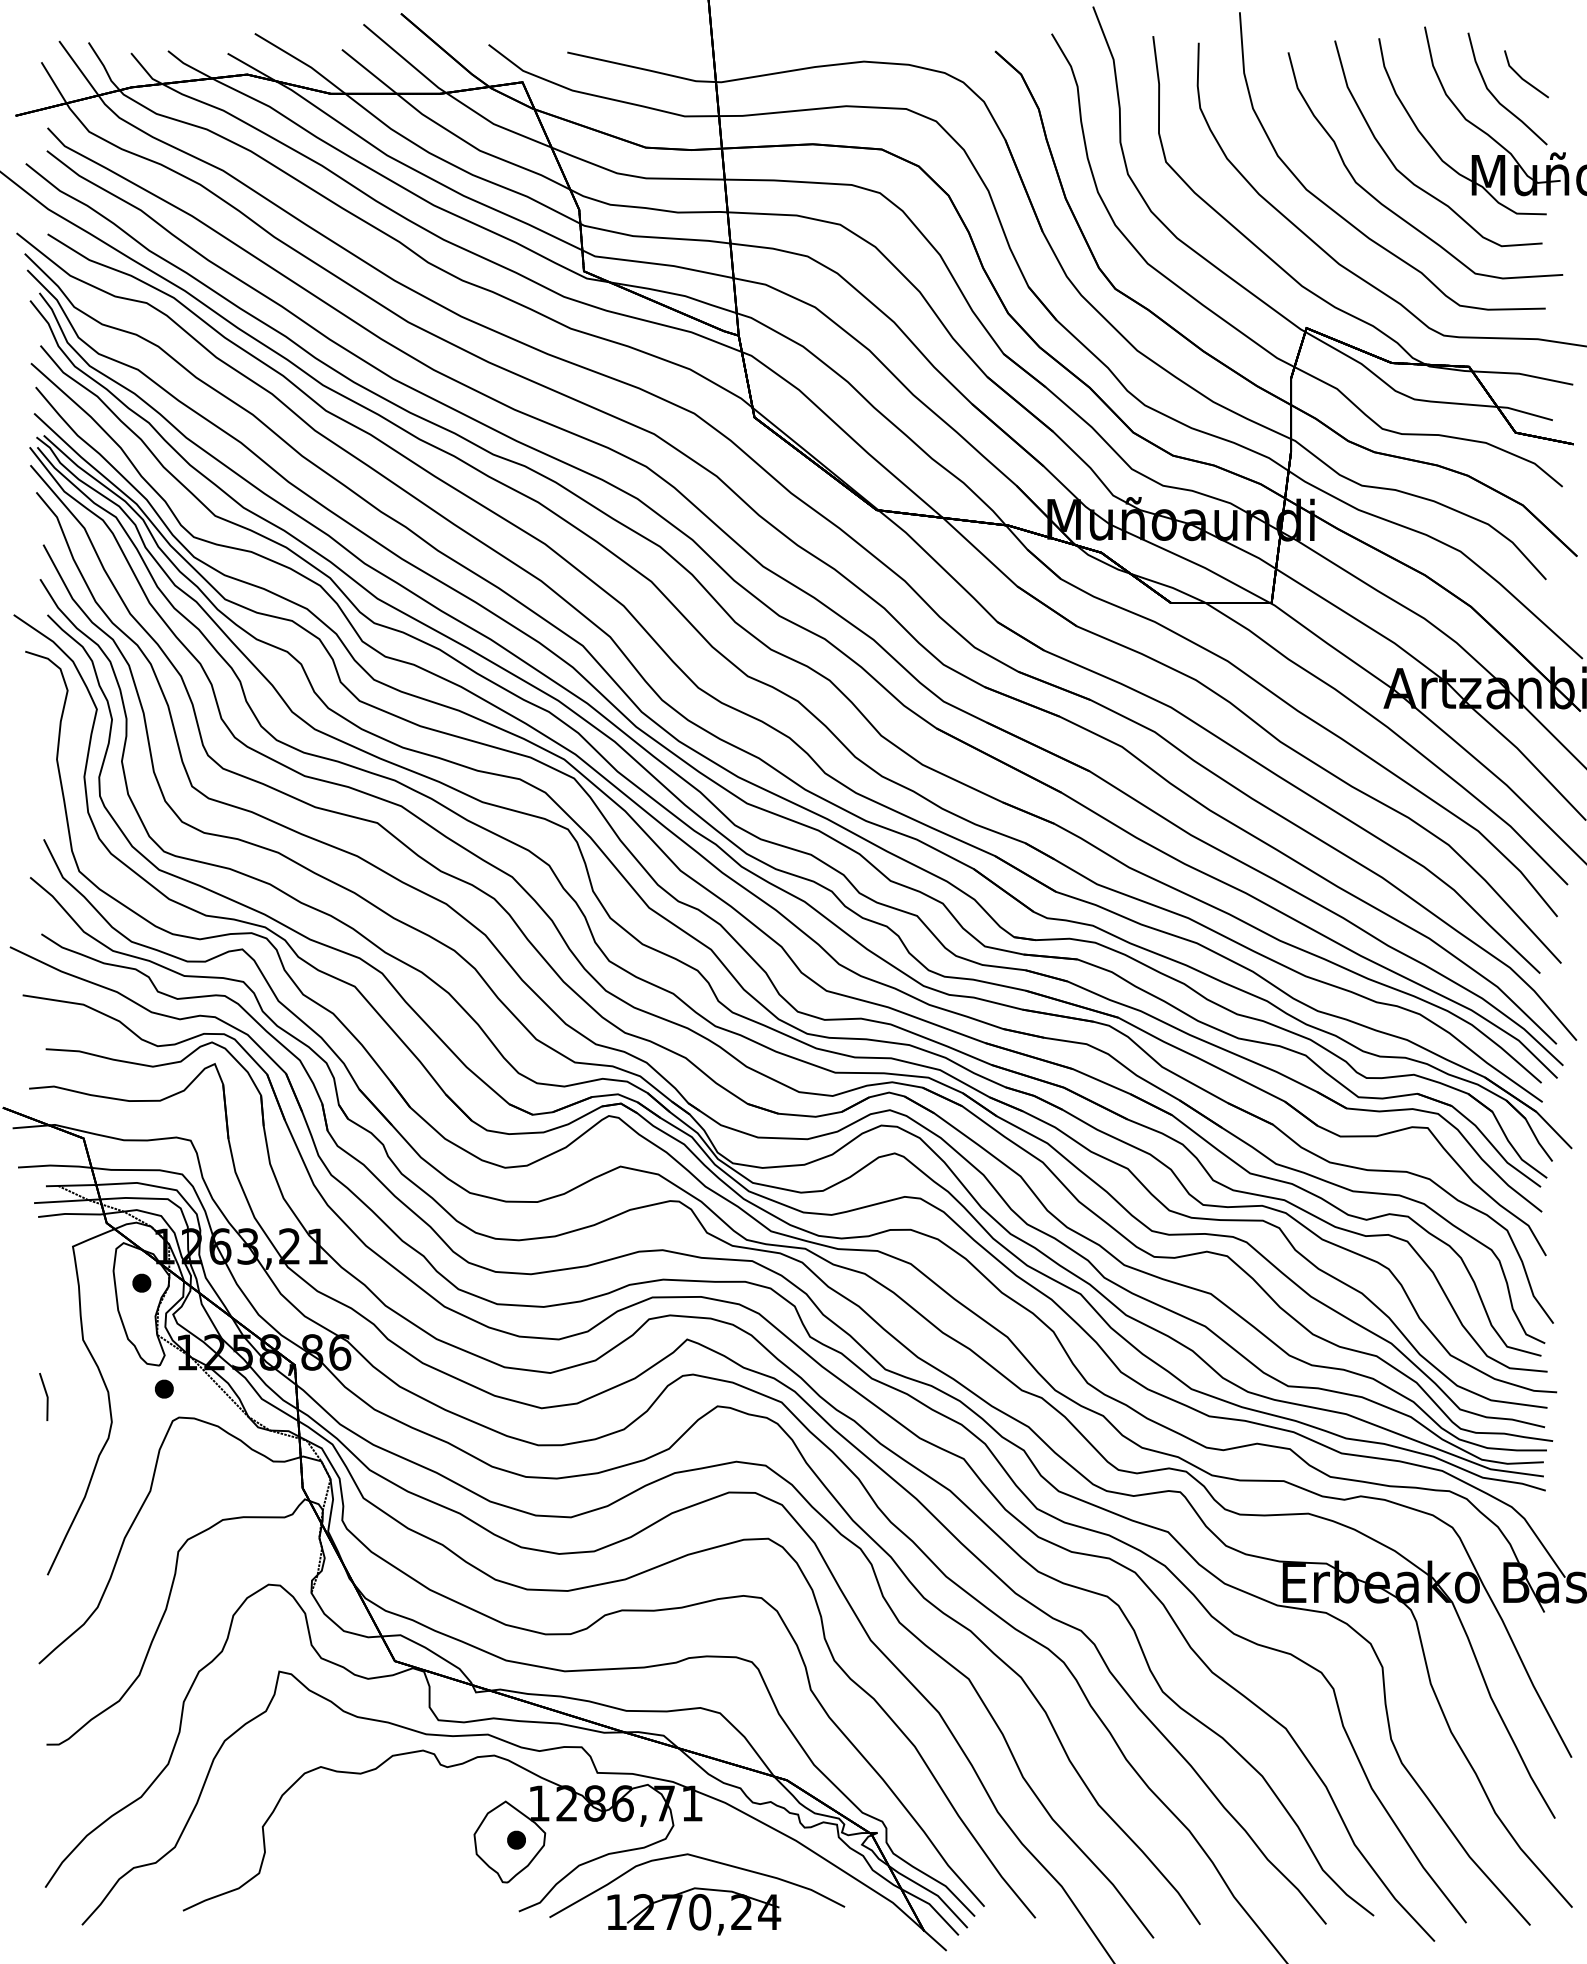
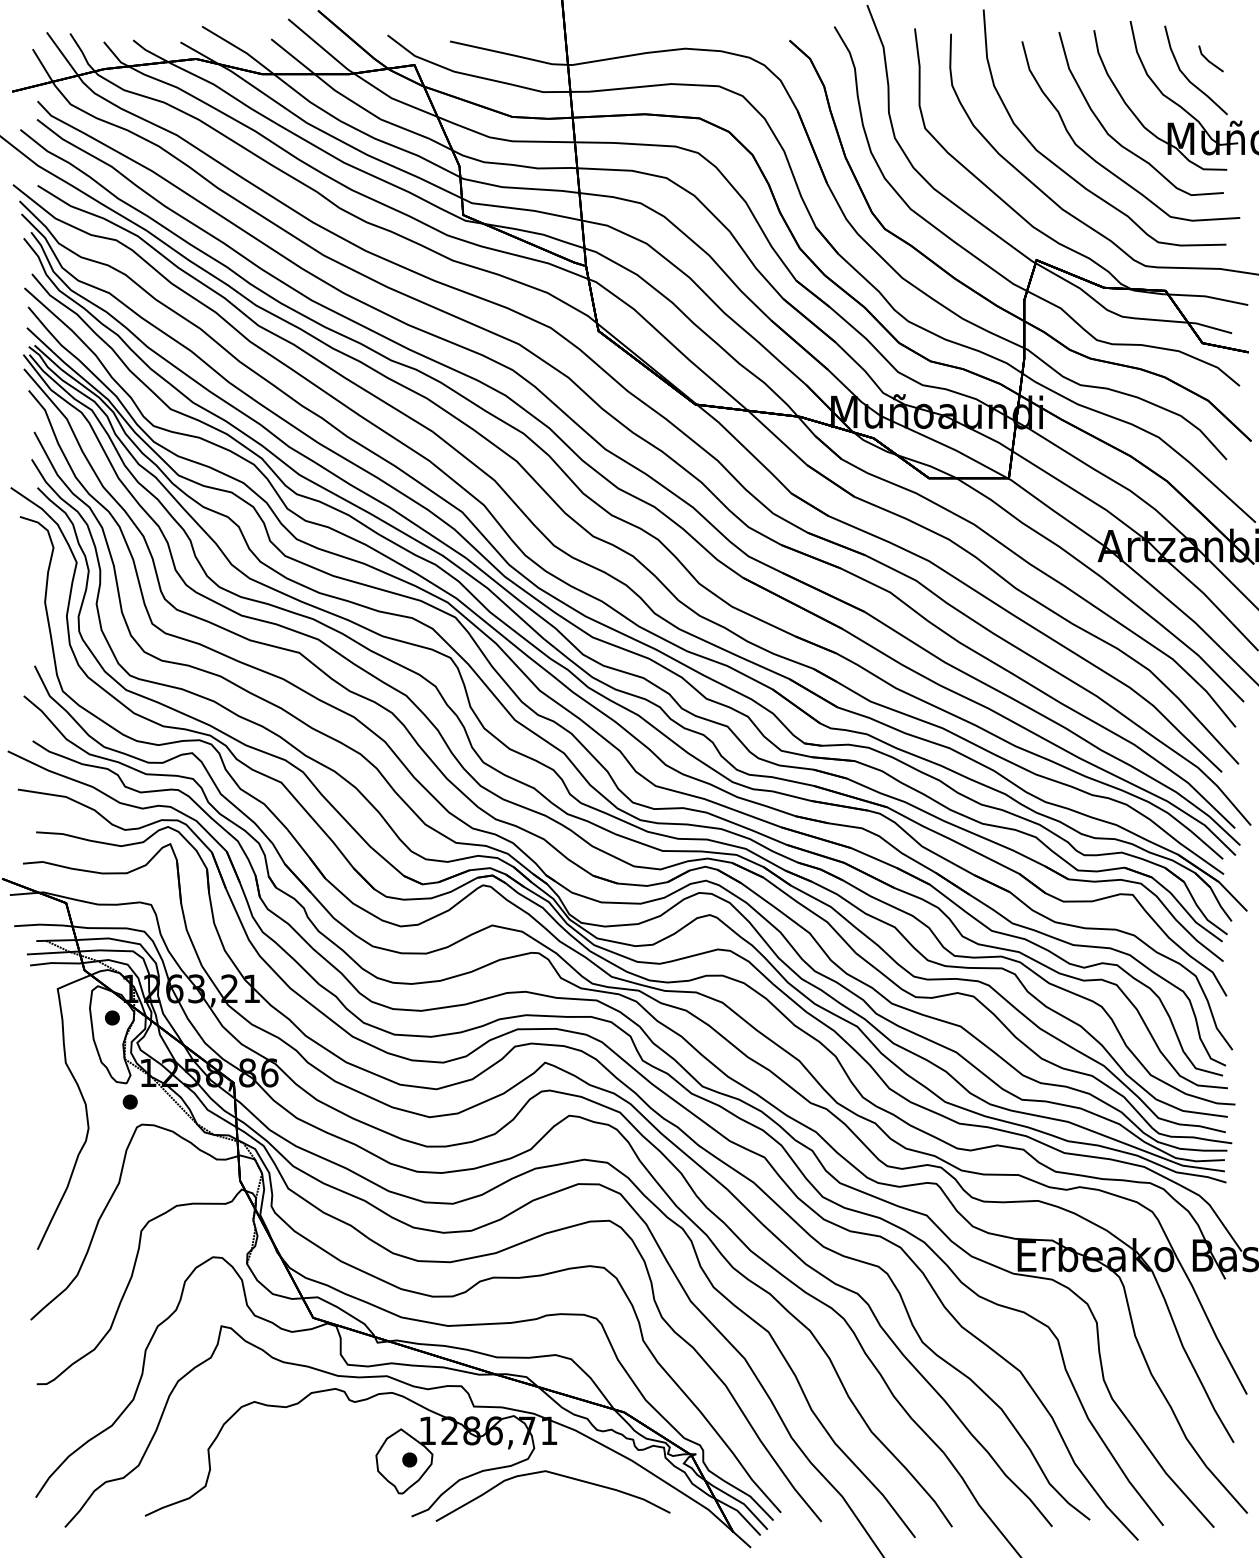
part: (1526, 74) -> (1211, 58), size x0.7
line: (45, 1394) -> (35, 1106), removed
part: (694, 1911) -> (550, 1516), removed

